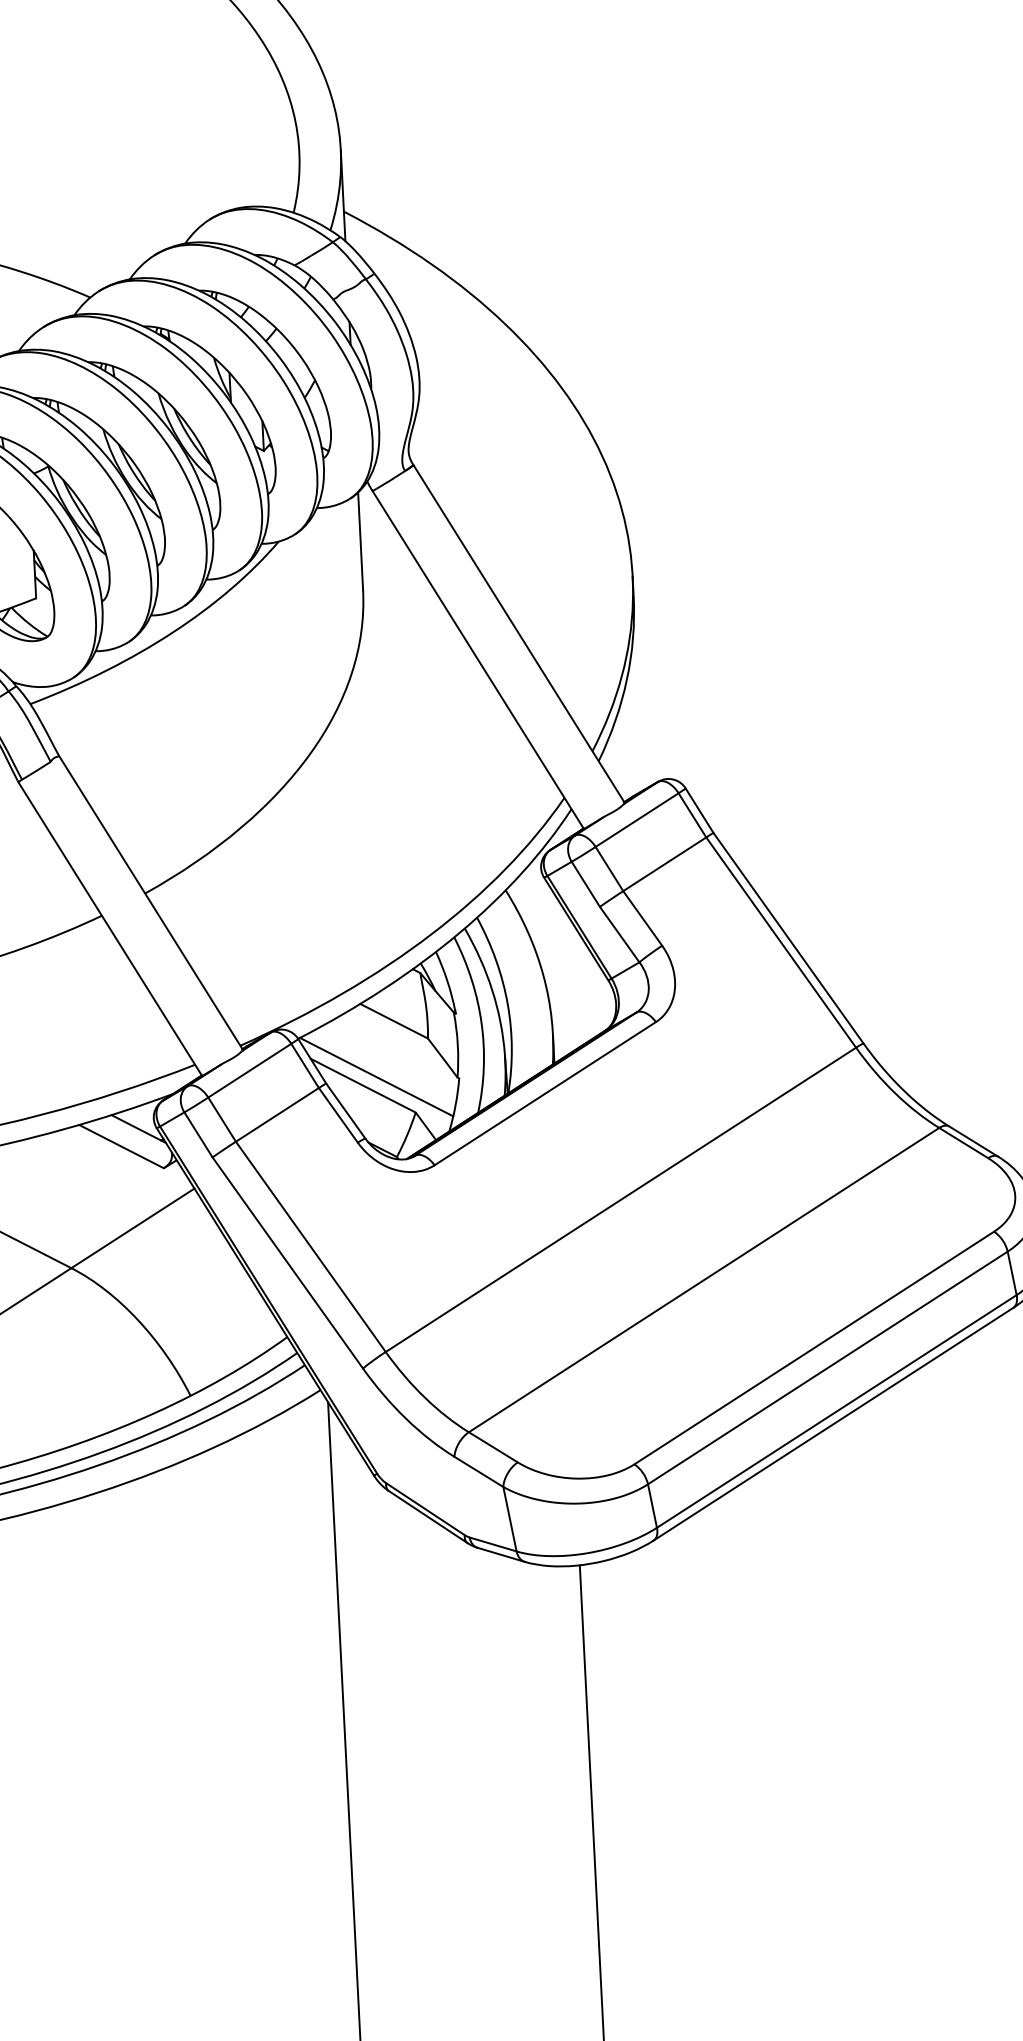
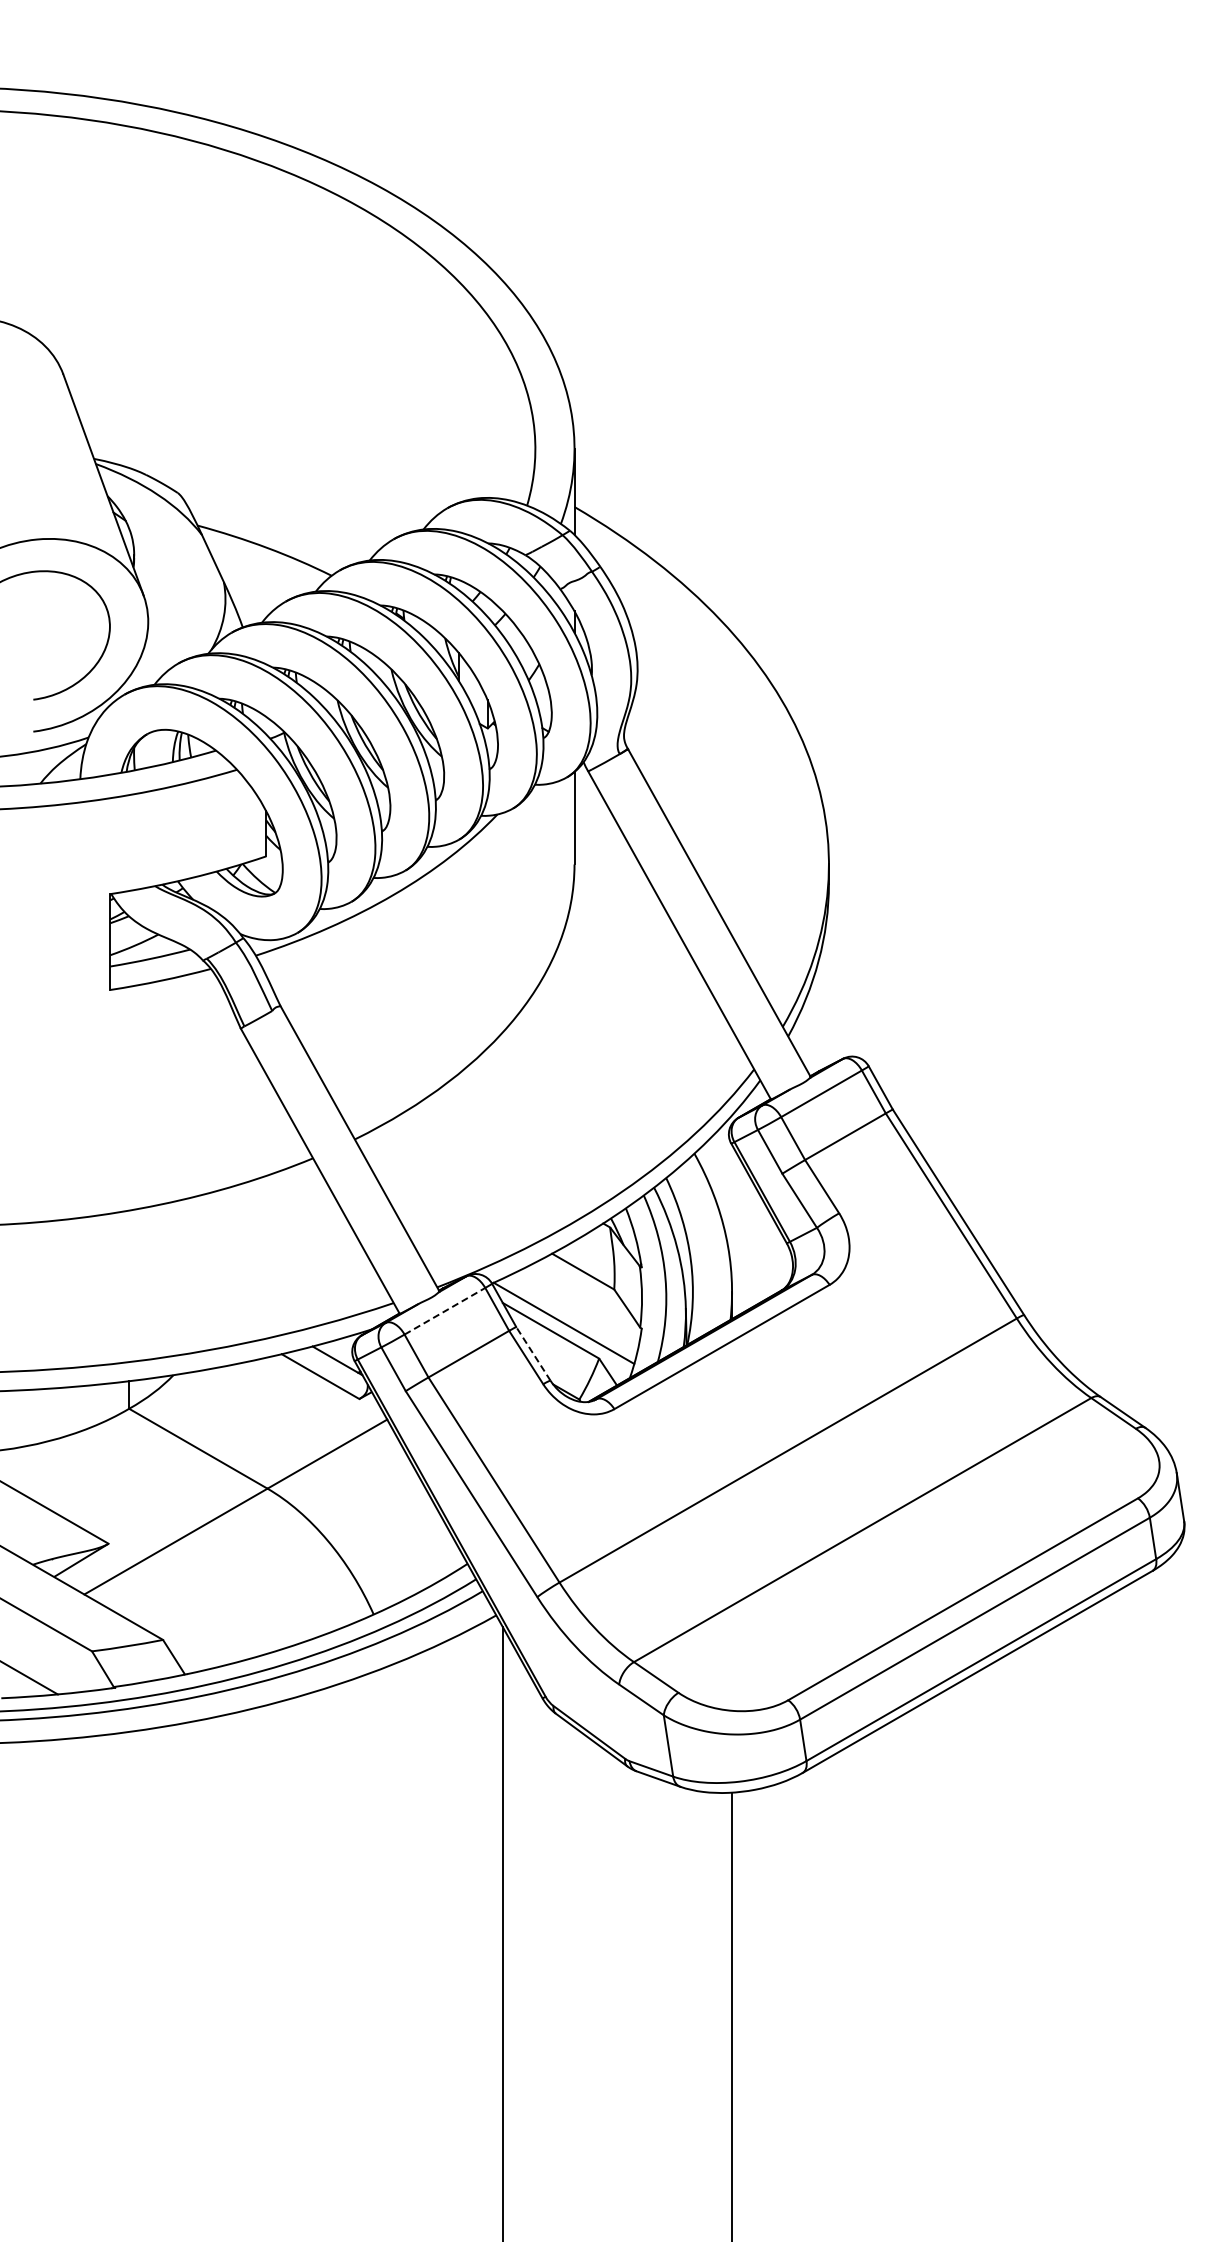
line: (249, 1070) -> (444, 1311), solid -> dashed
line: (345, 1110) -> (533, 1353), solid -> dashed

